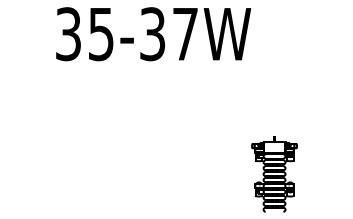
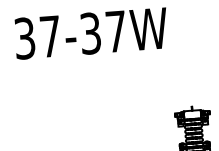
text: (101, 34) -> (50, 36), 35-37W -> 37-37W

